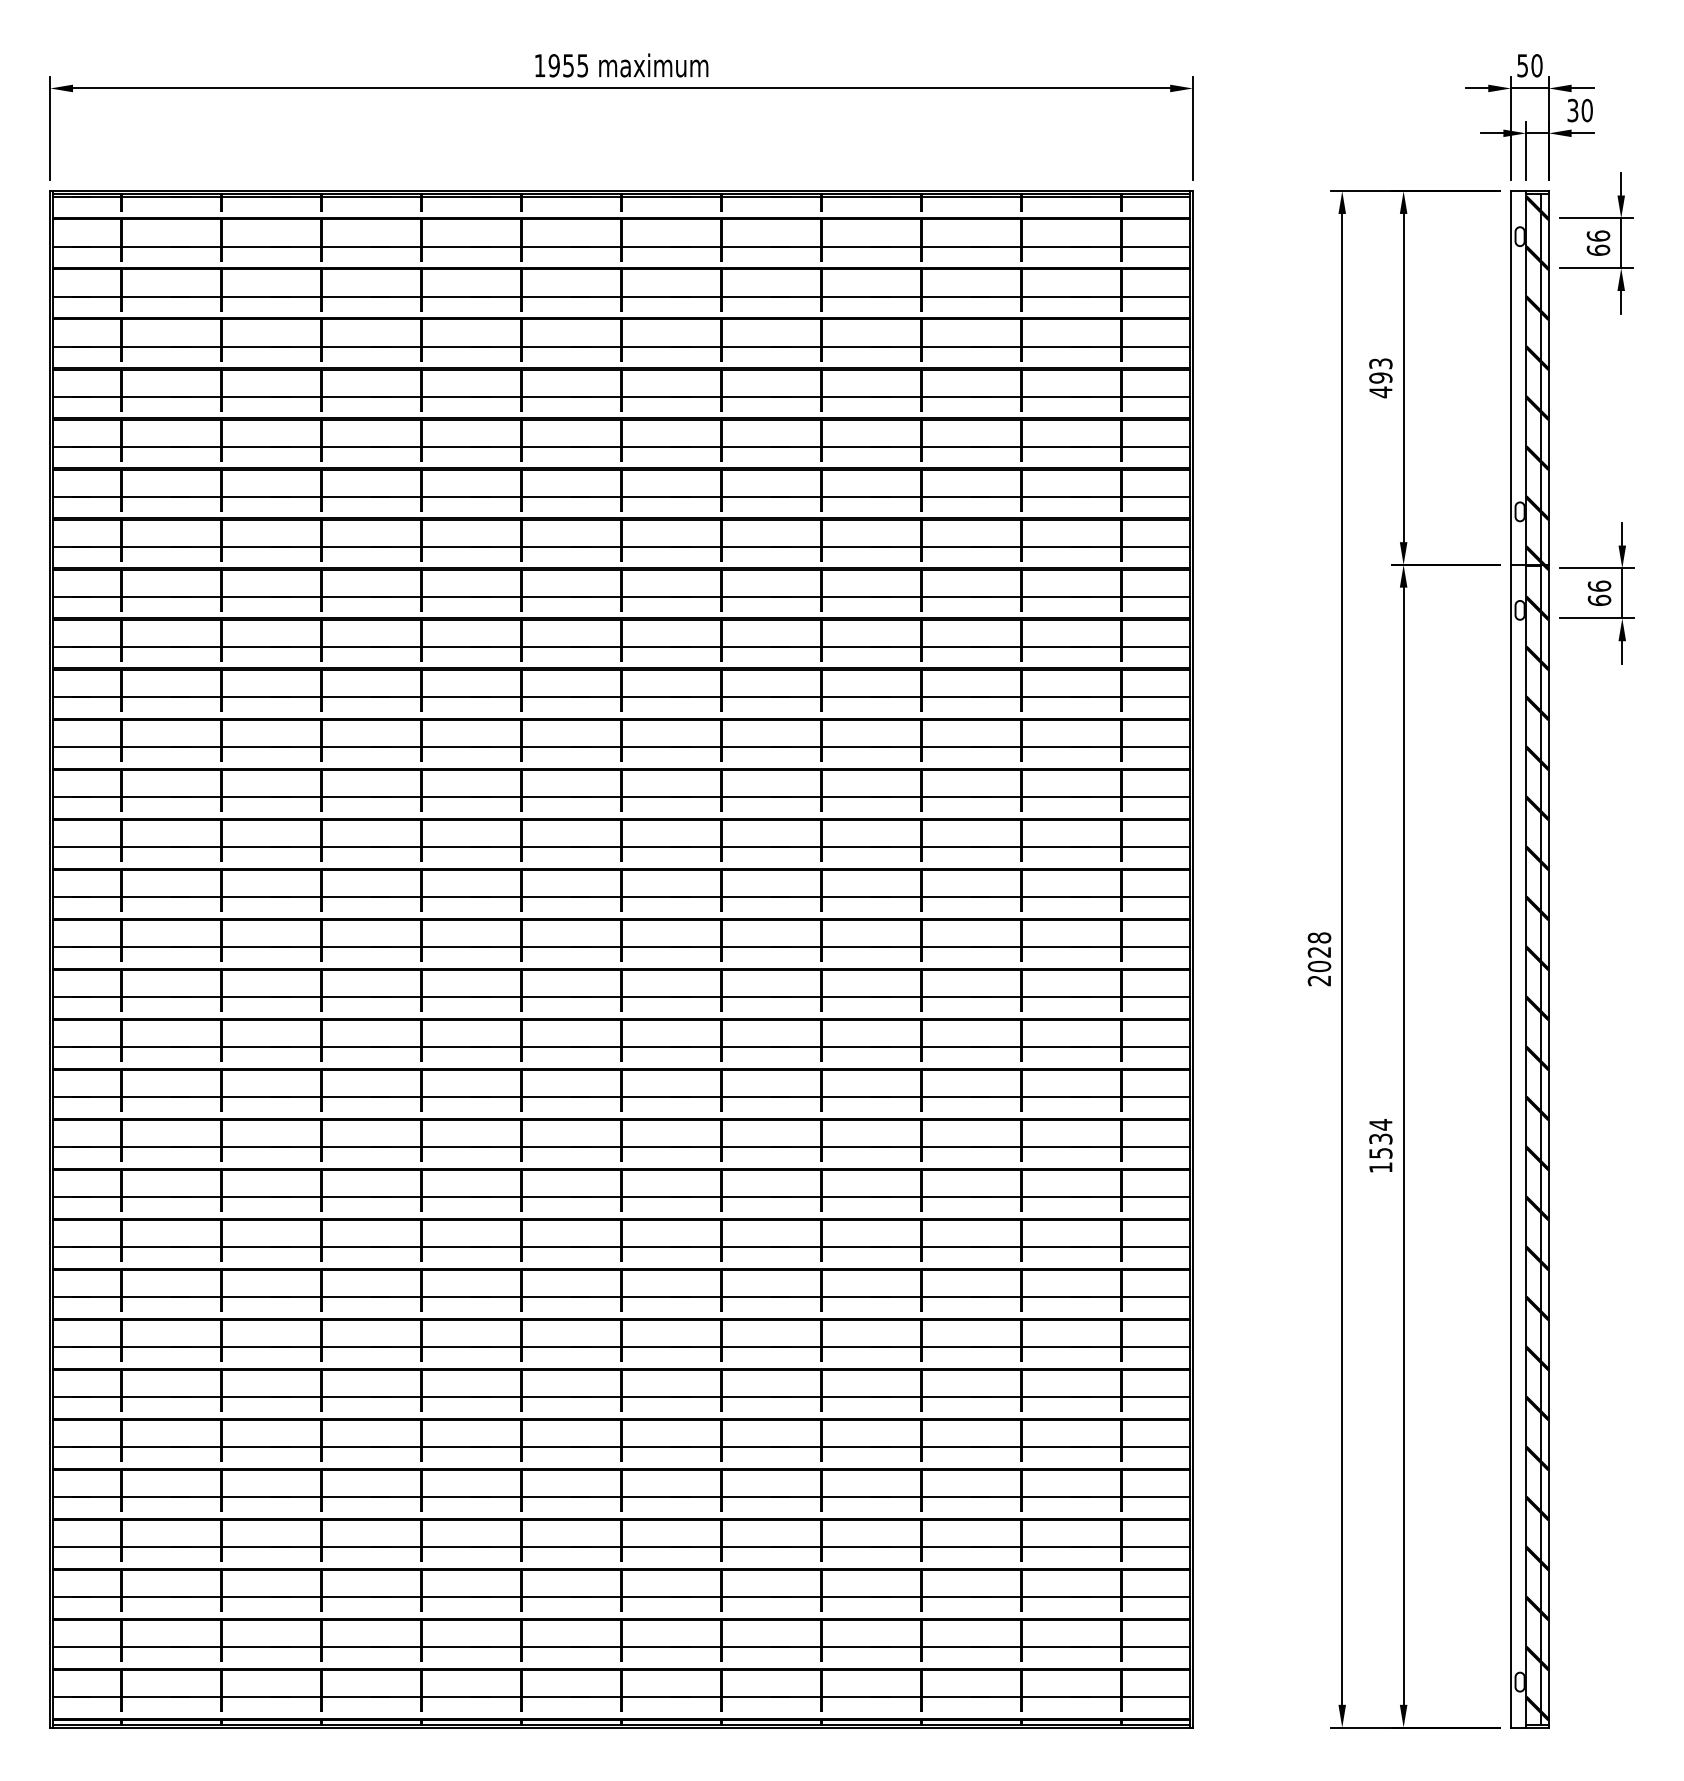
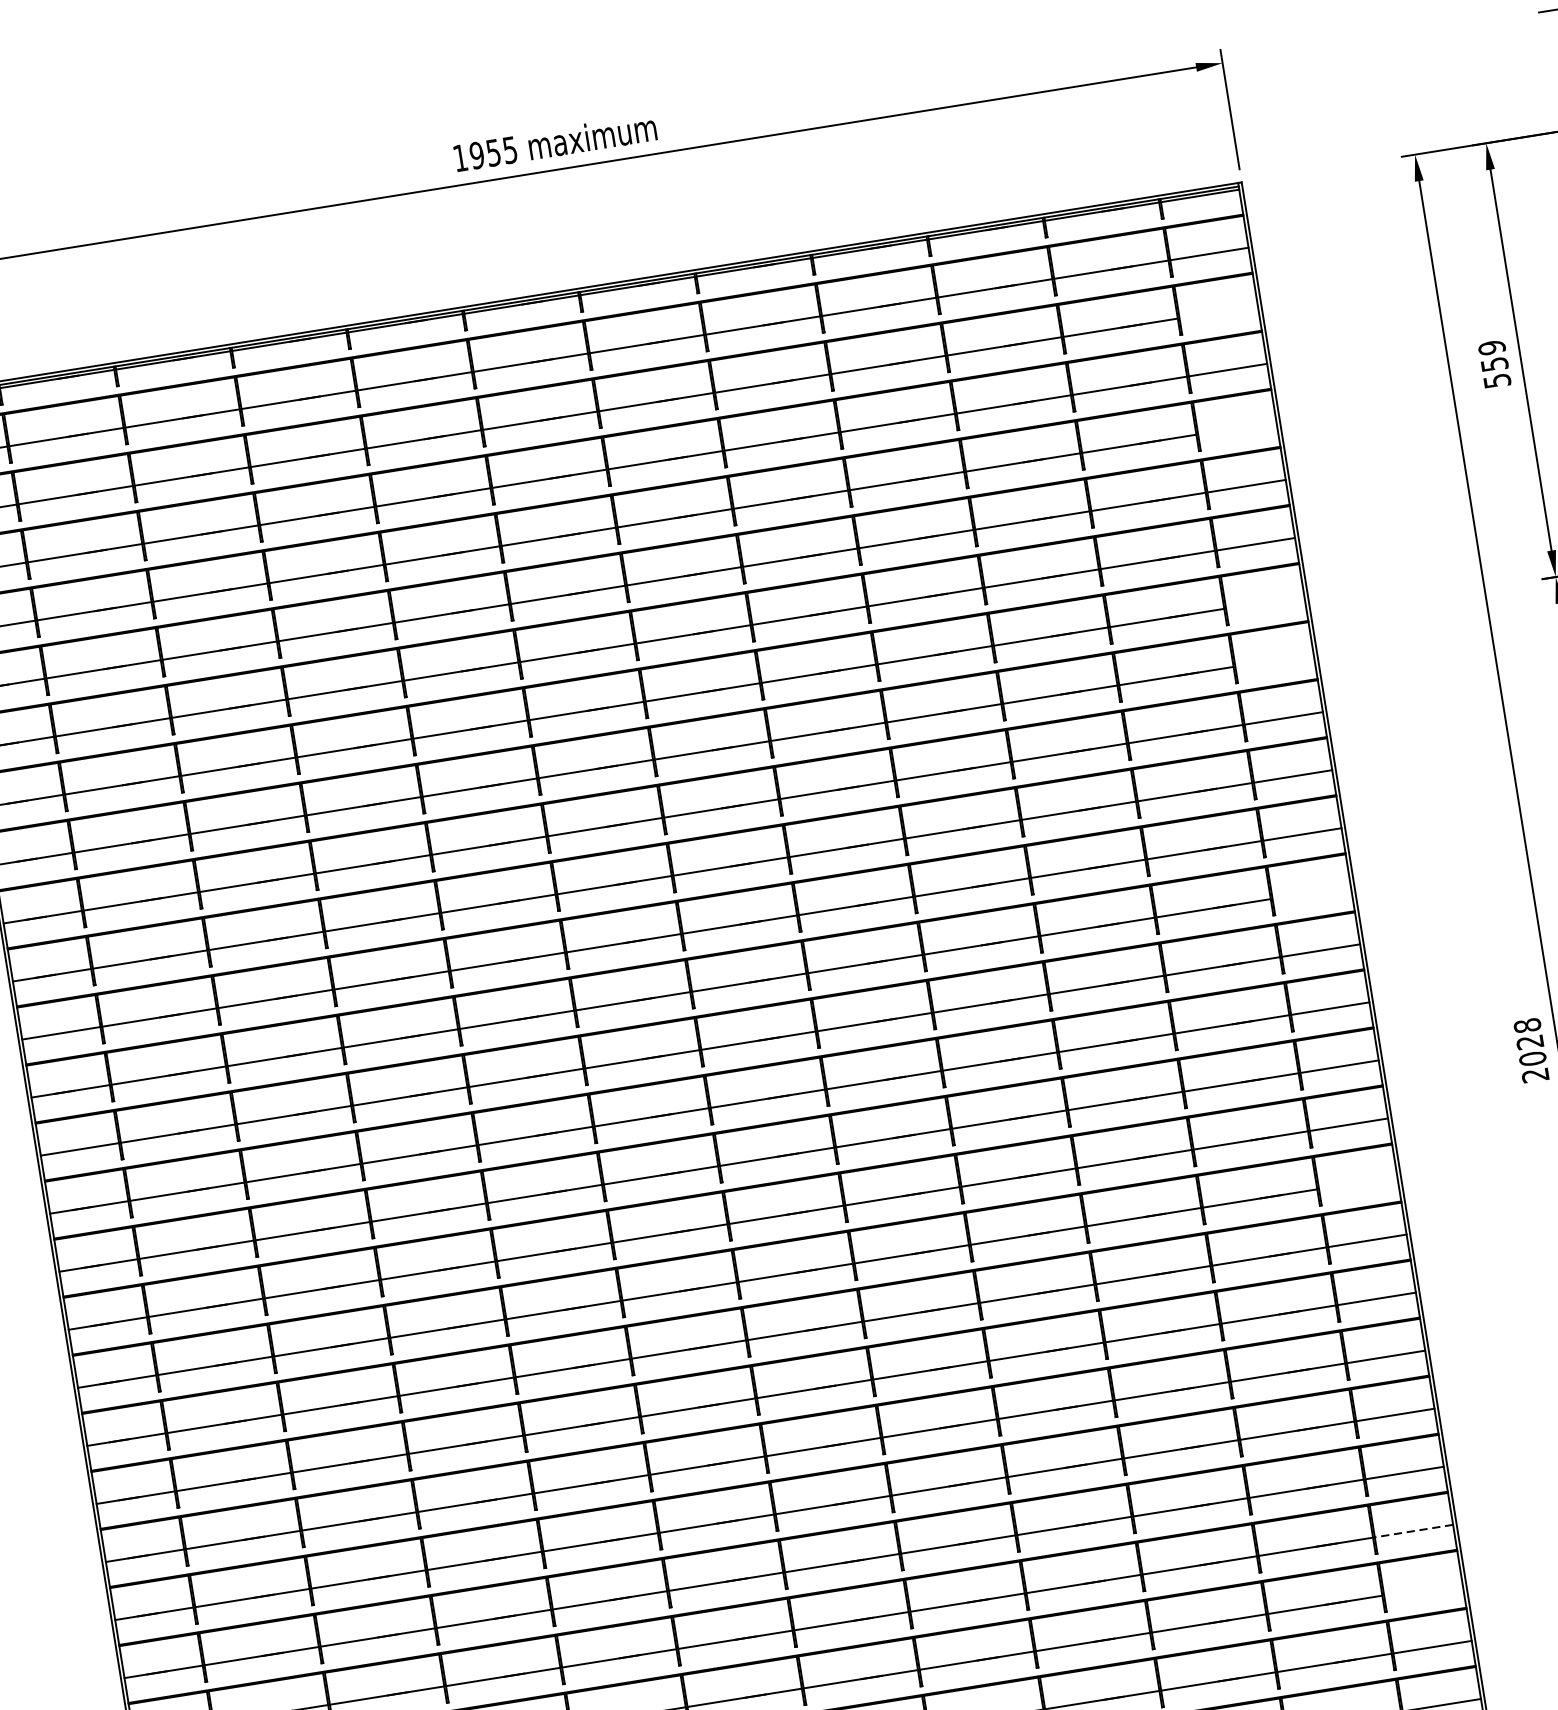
line: (1155, 297) -> (1218, 312), removed
text: (1380, 378) -> (1494, 364), 493 -> 559
line: (1155, 397) -> (1236, 428), removed
line: (1155, 547) -> (1264, 602), removed
line: (1155, 597) -> (1273, 661), removed
line: (1155, 797) -> (1311, 893), removed
line: (1155, 1047) -> (1357, 1183), removed
line: (1156, 1347) -> (1414, 1531), solid -> dashed
line: (1155, 1397) -> (1422, 1589), removed

